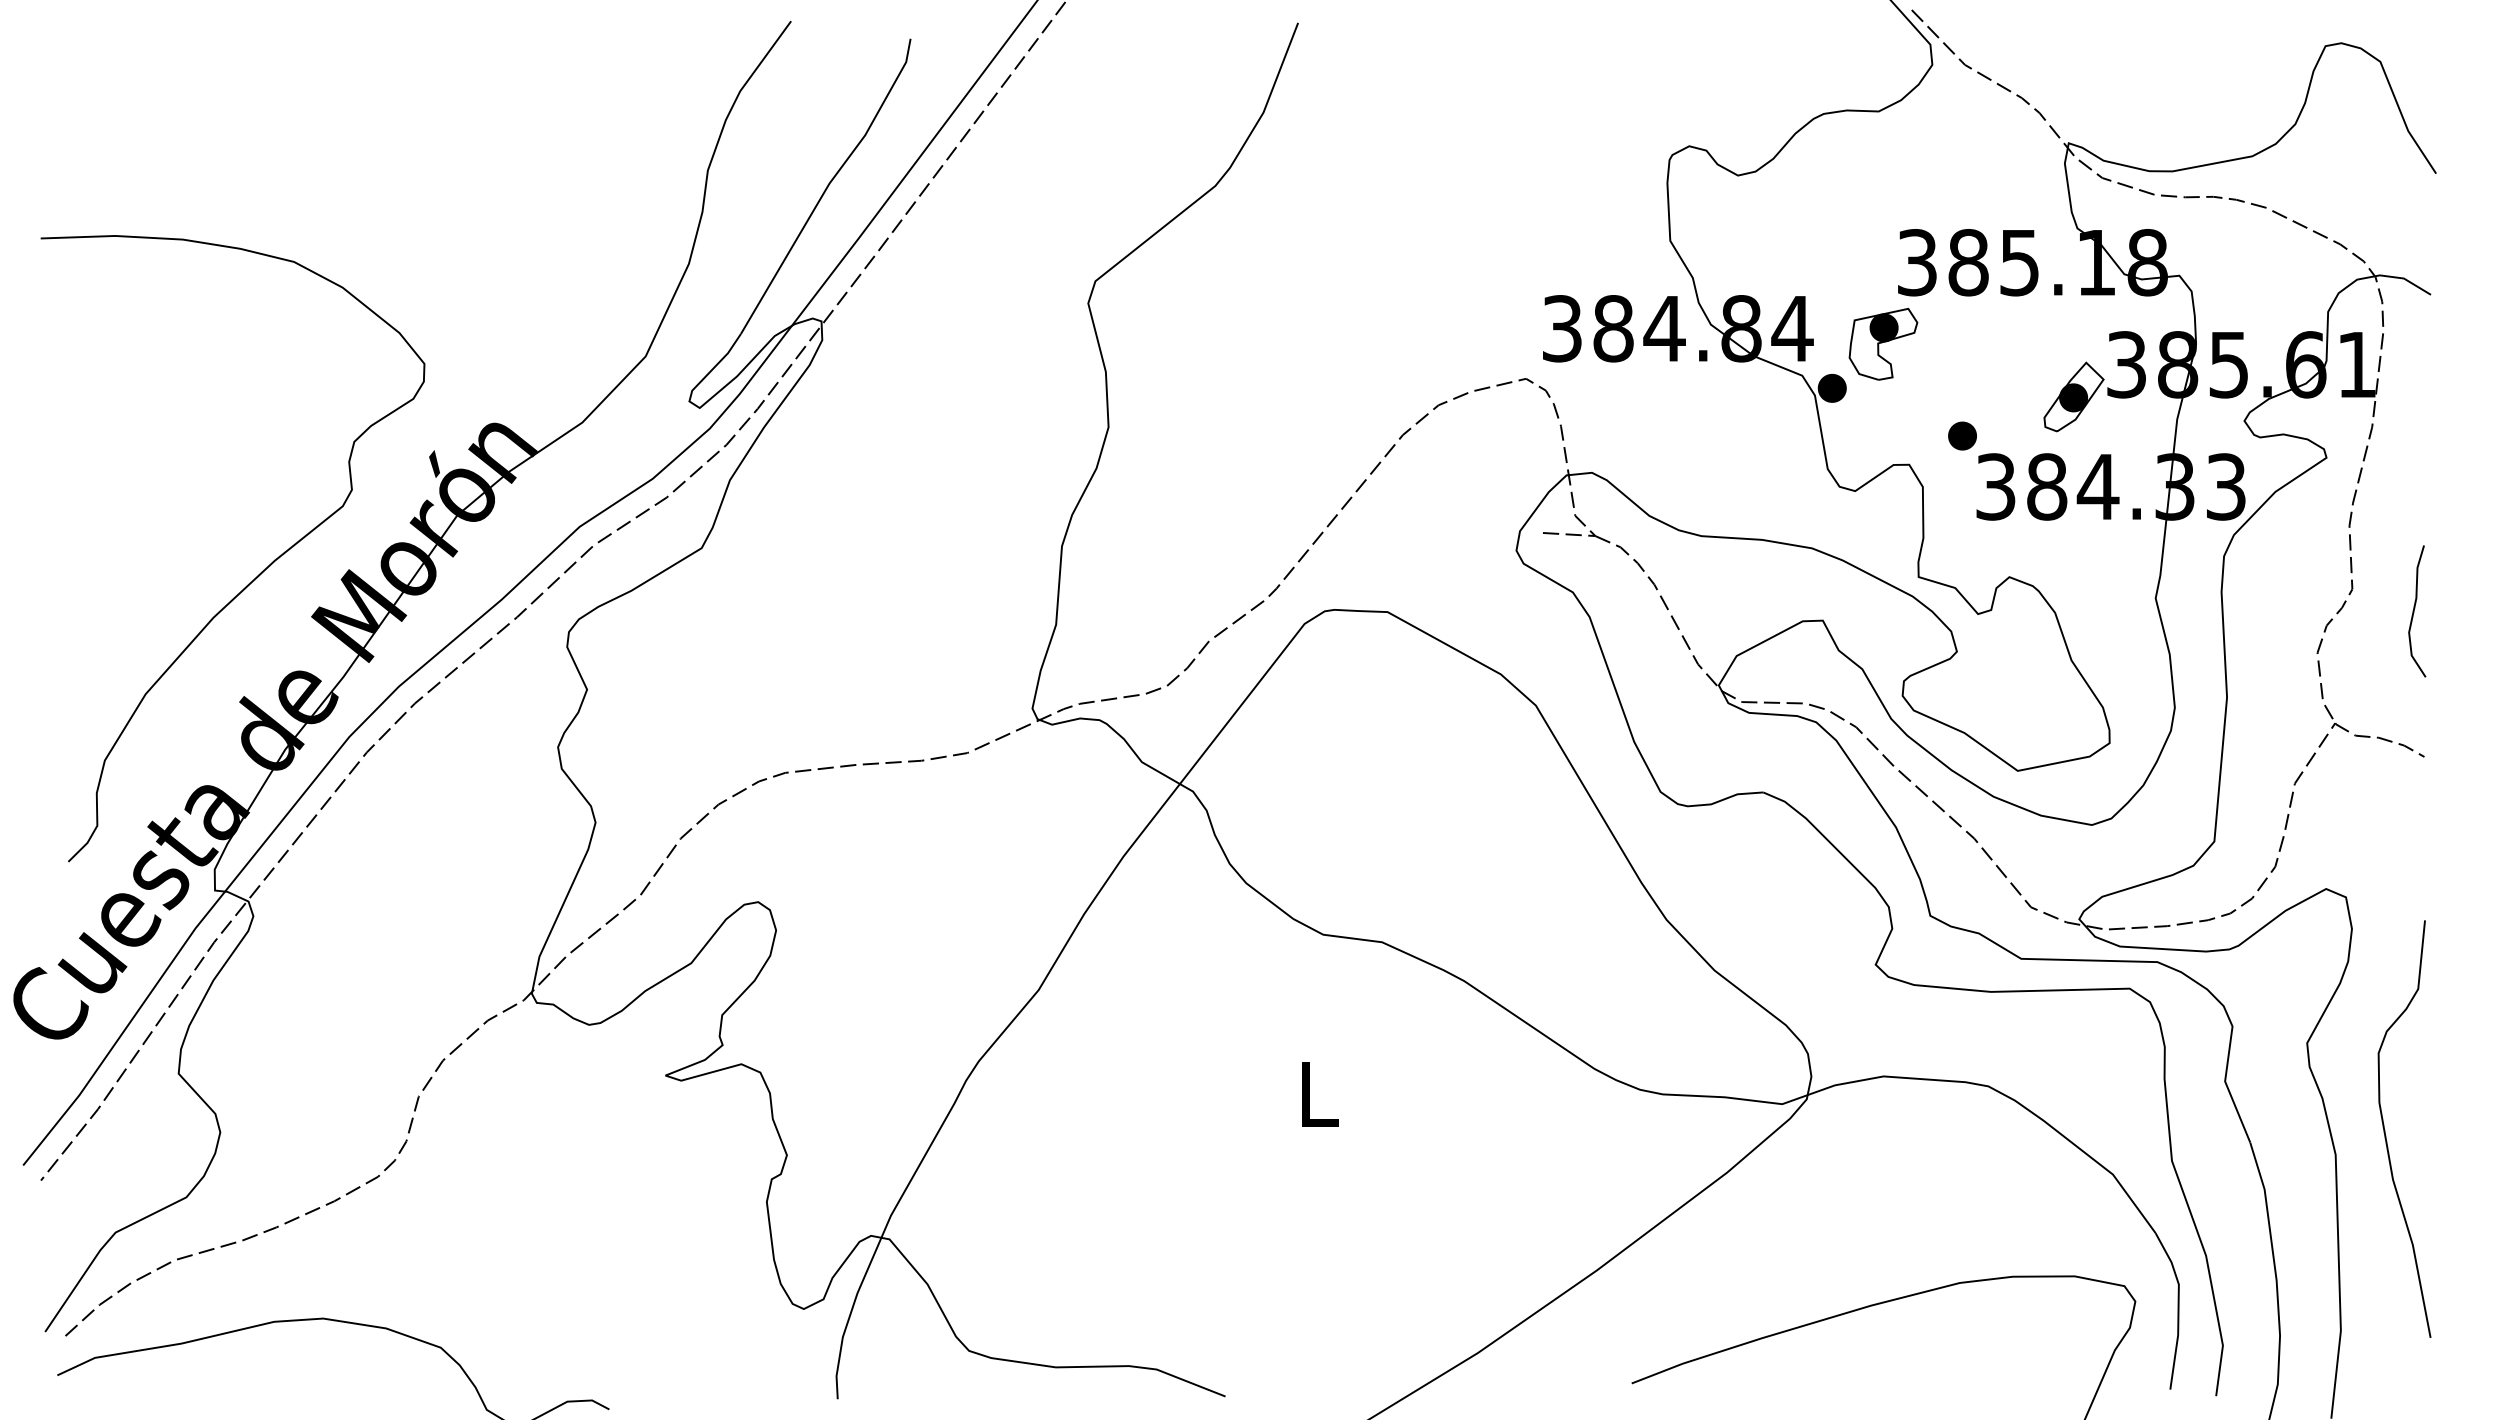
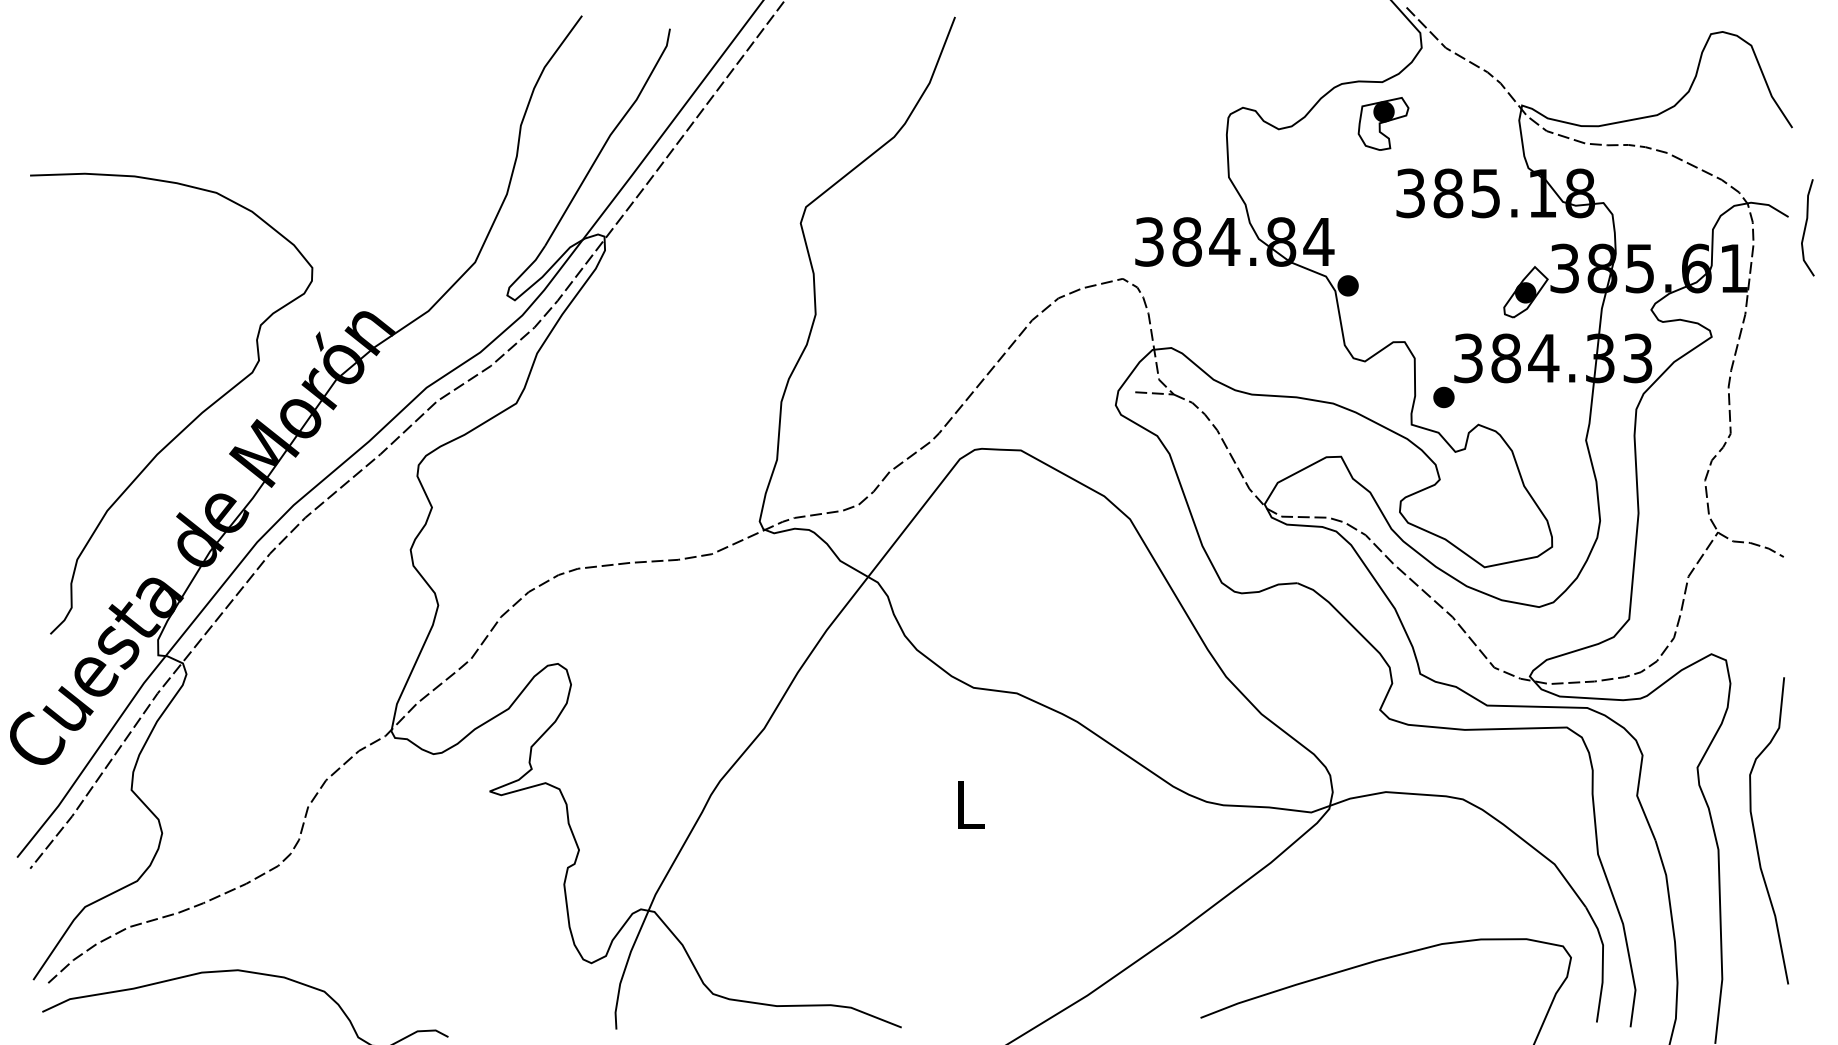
part: (1883, 343) -> (1383, 123), moved
part: (1962, 435) -> (1443, 397), moved
curve: (2414, 611) -> (1805, 227), moved

